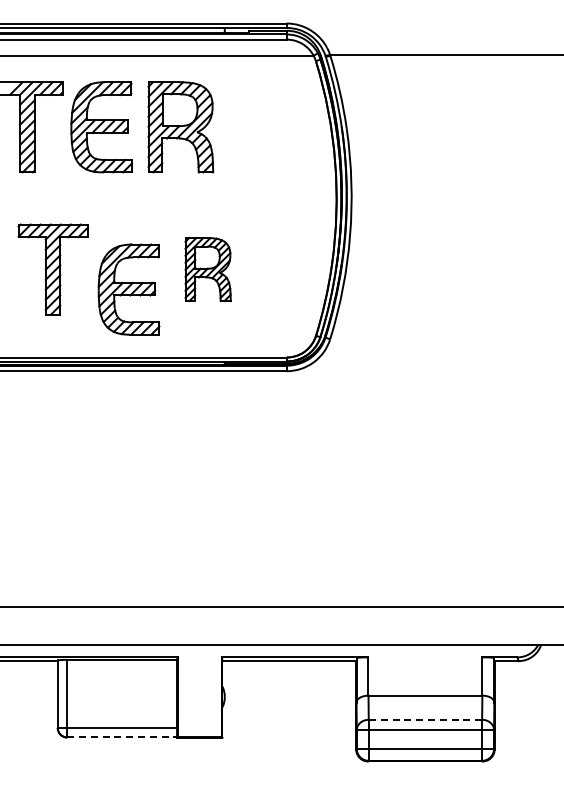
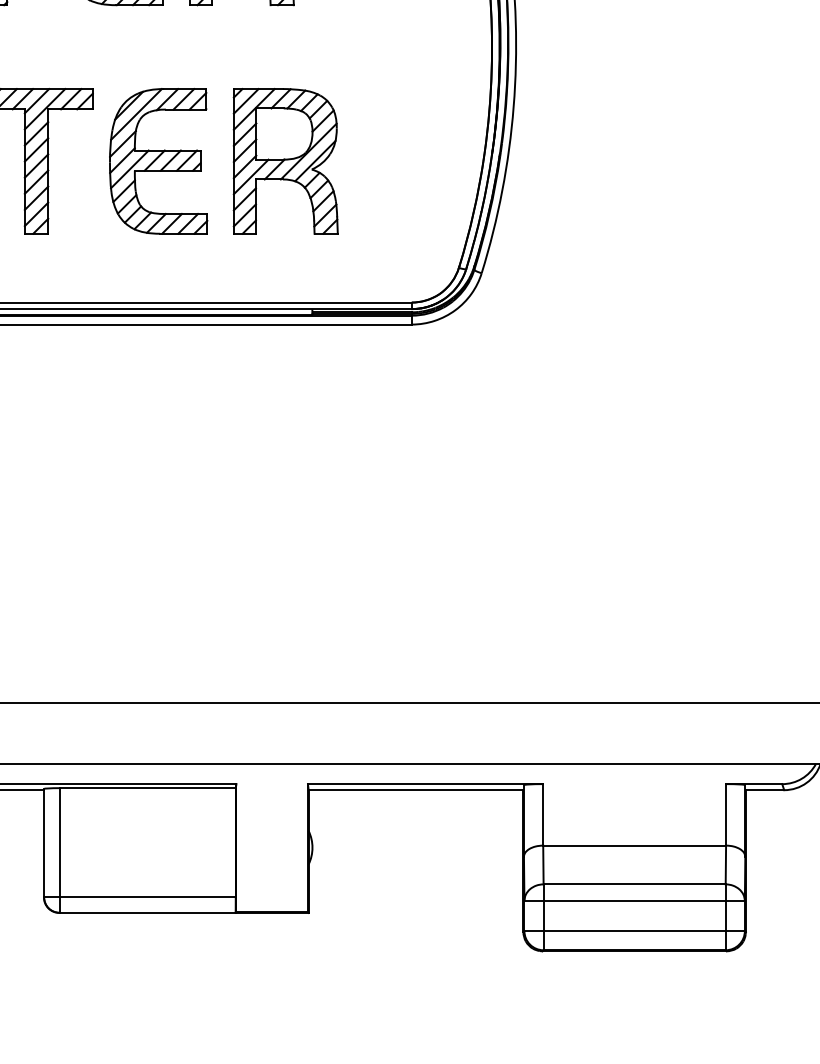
part: (207, 269) -> (284, 161), size x1.43
part: (128, 289) -> (157, 161), moved
line: (425, 719) -> (634, 883), dashed -> solid
line: (122, 737) -> (148, 912), dashed -> solid

